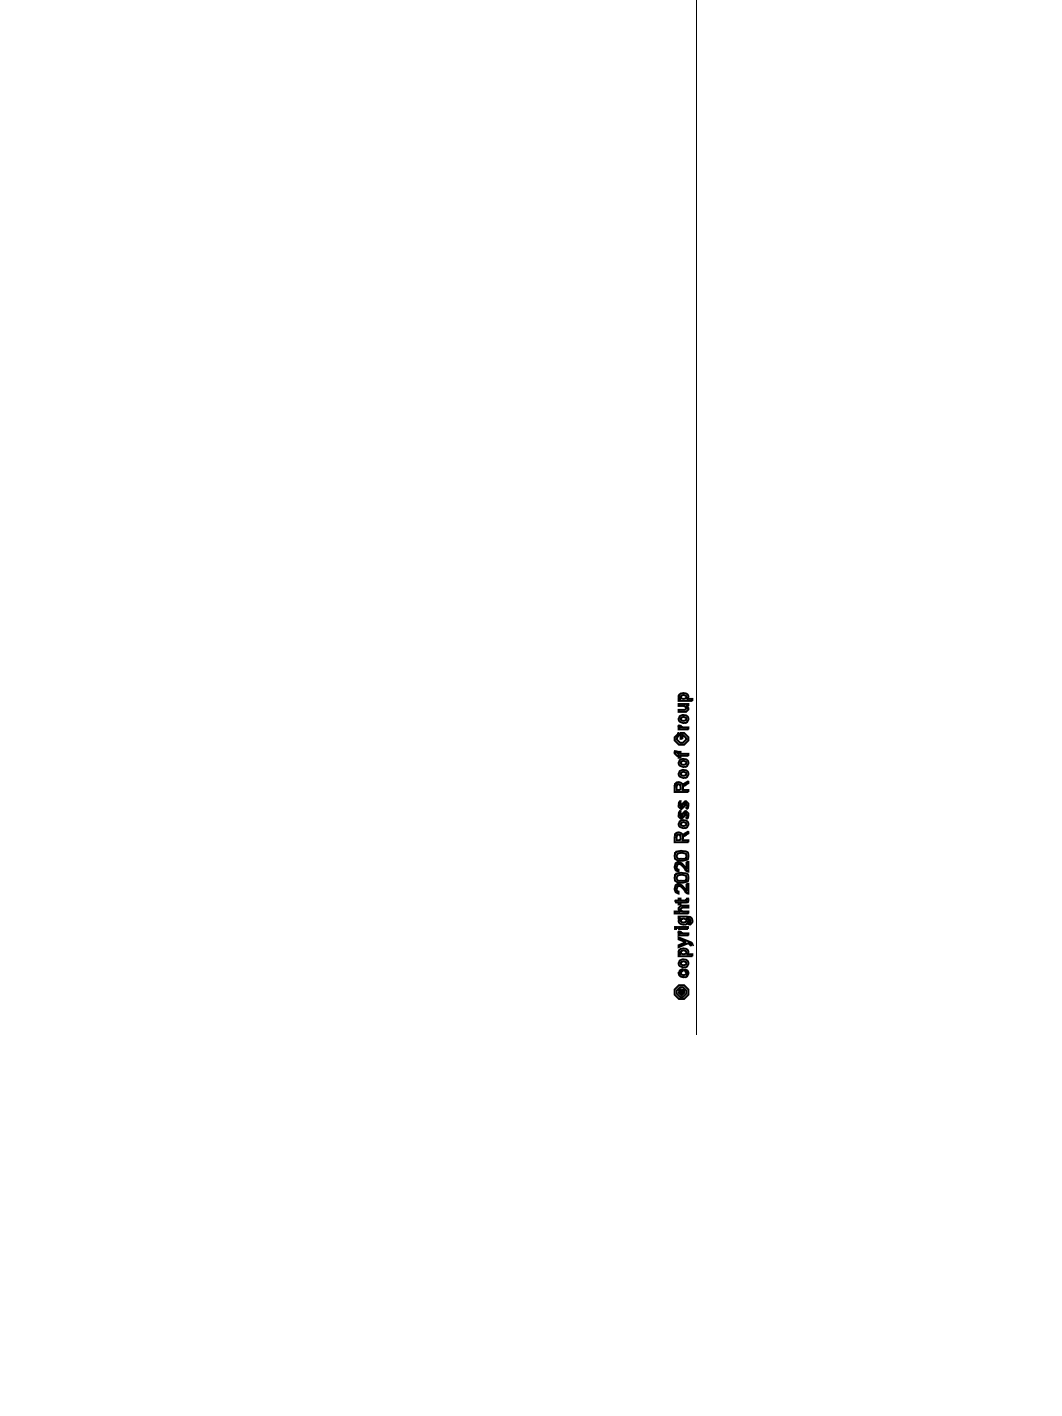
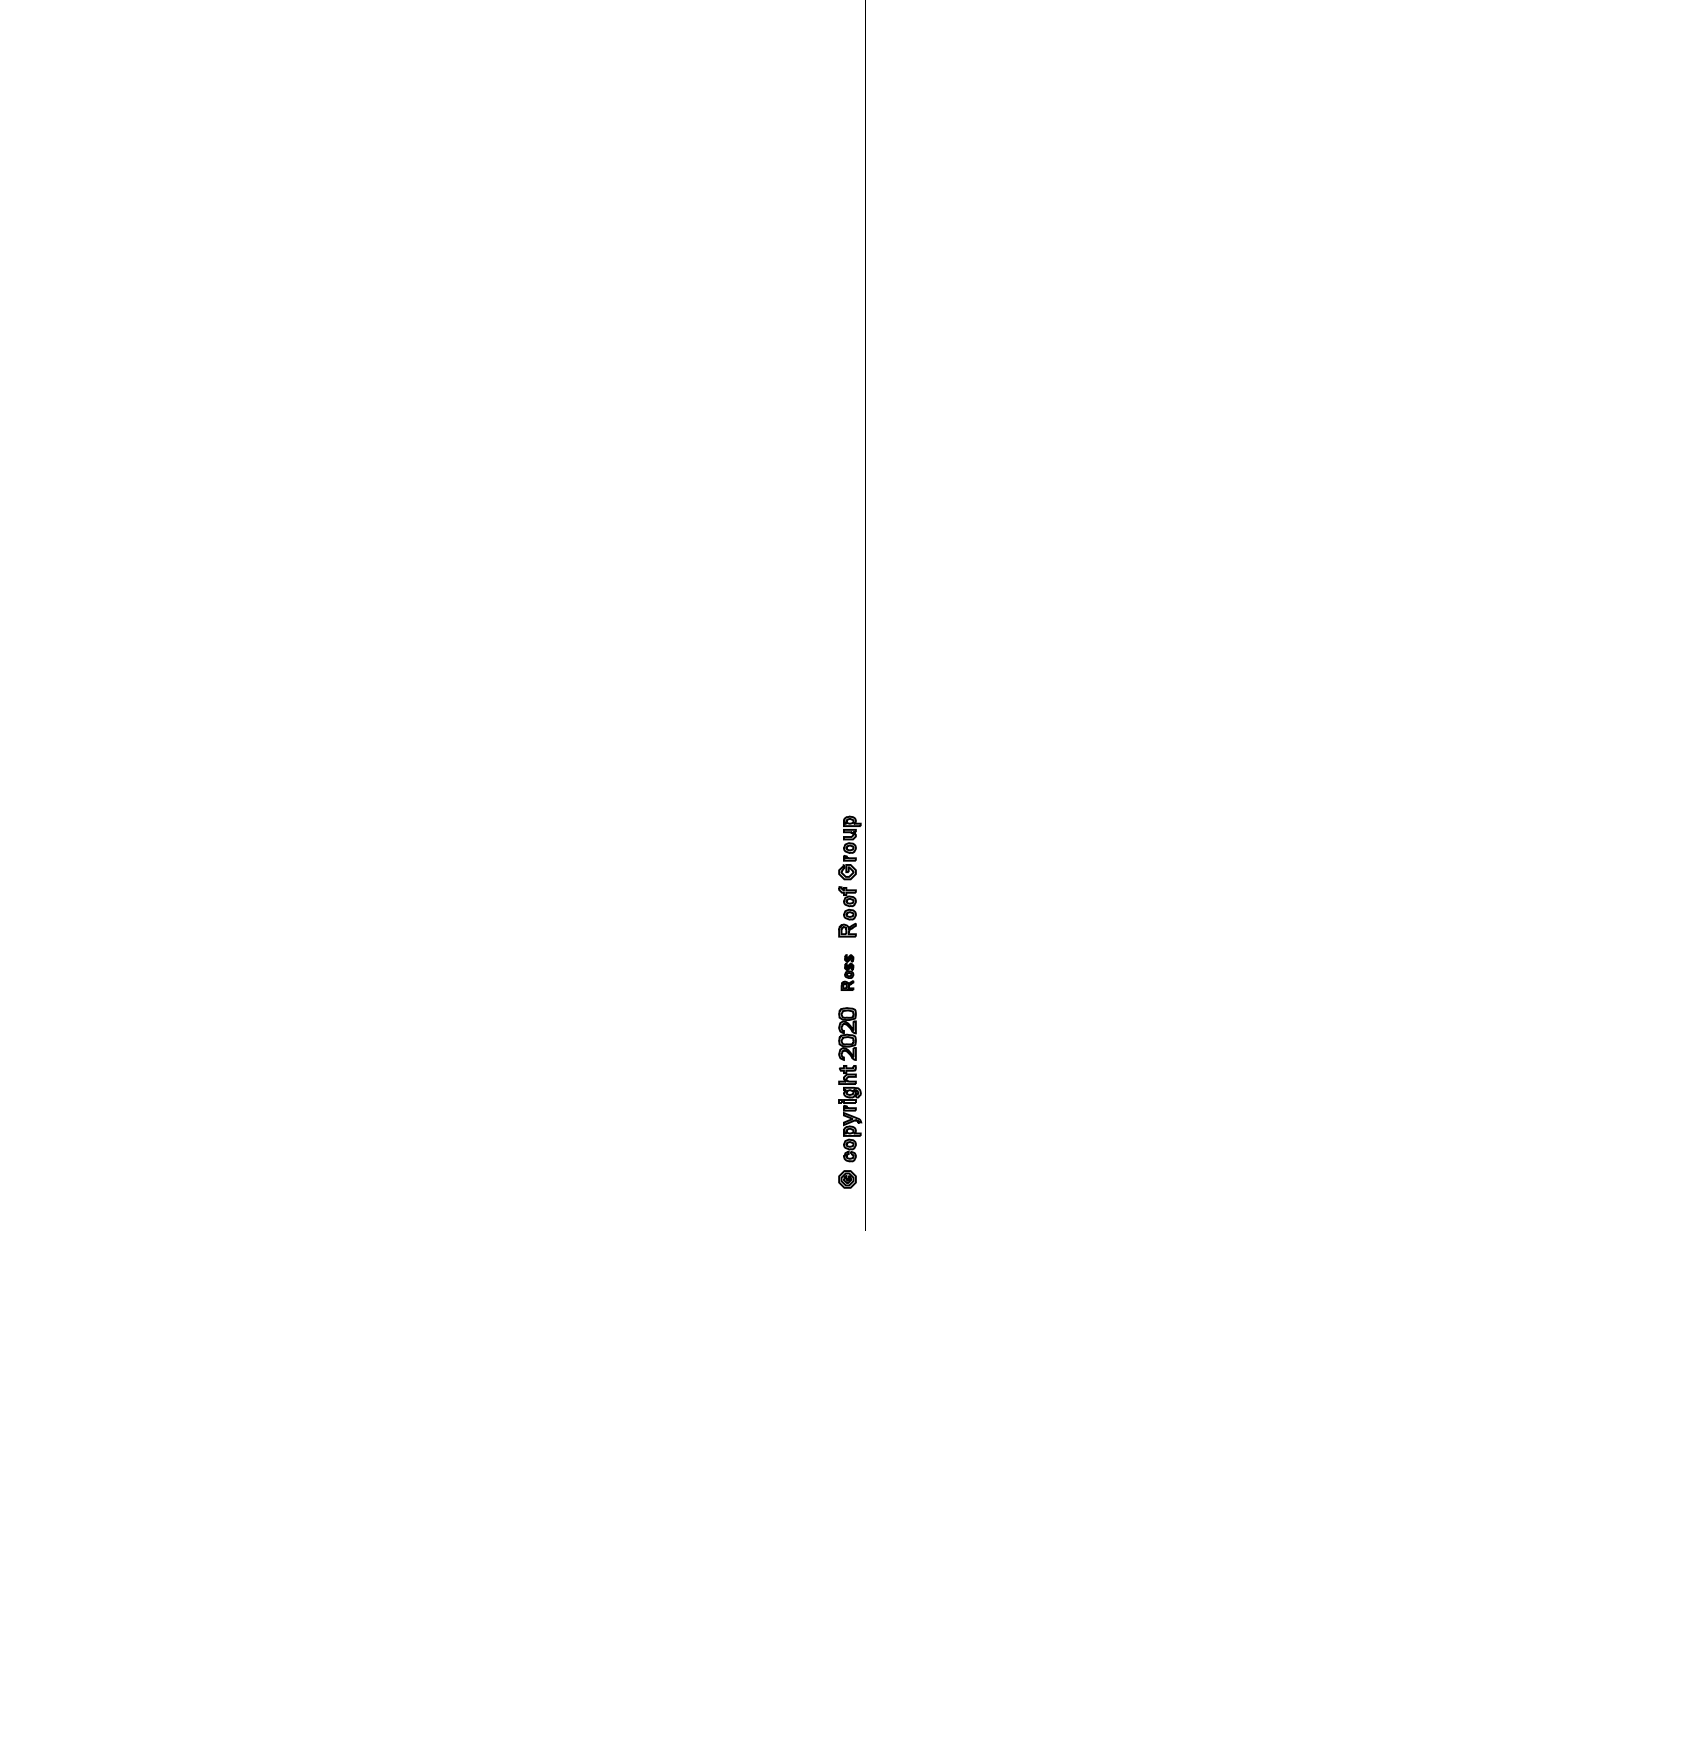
part: (681, 821) -> (847, 972), size x0.7

